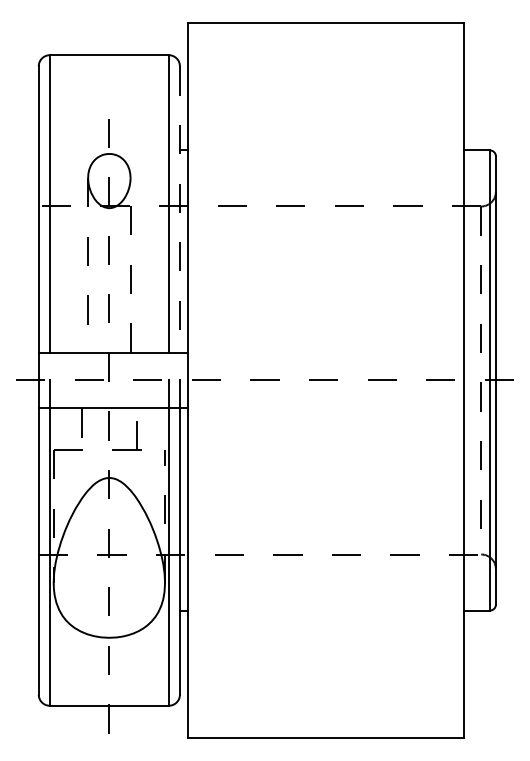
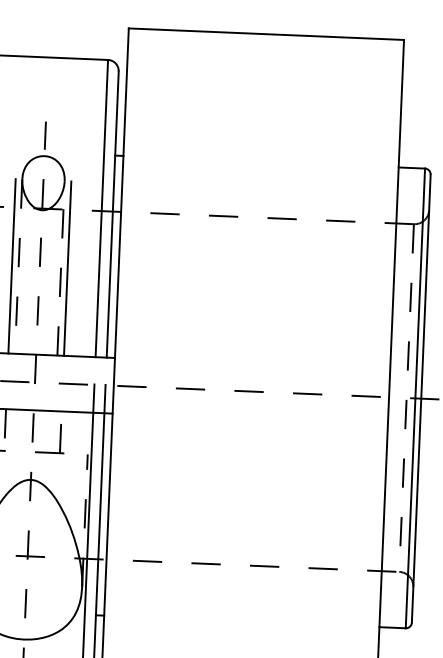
line: (179, 210) -> (112, 215), dashed -> solid
line: (81, 265) -> (12, 266), added
line: (137, 265) -> (67, 268), added

